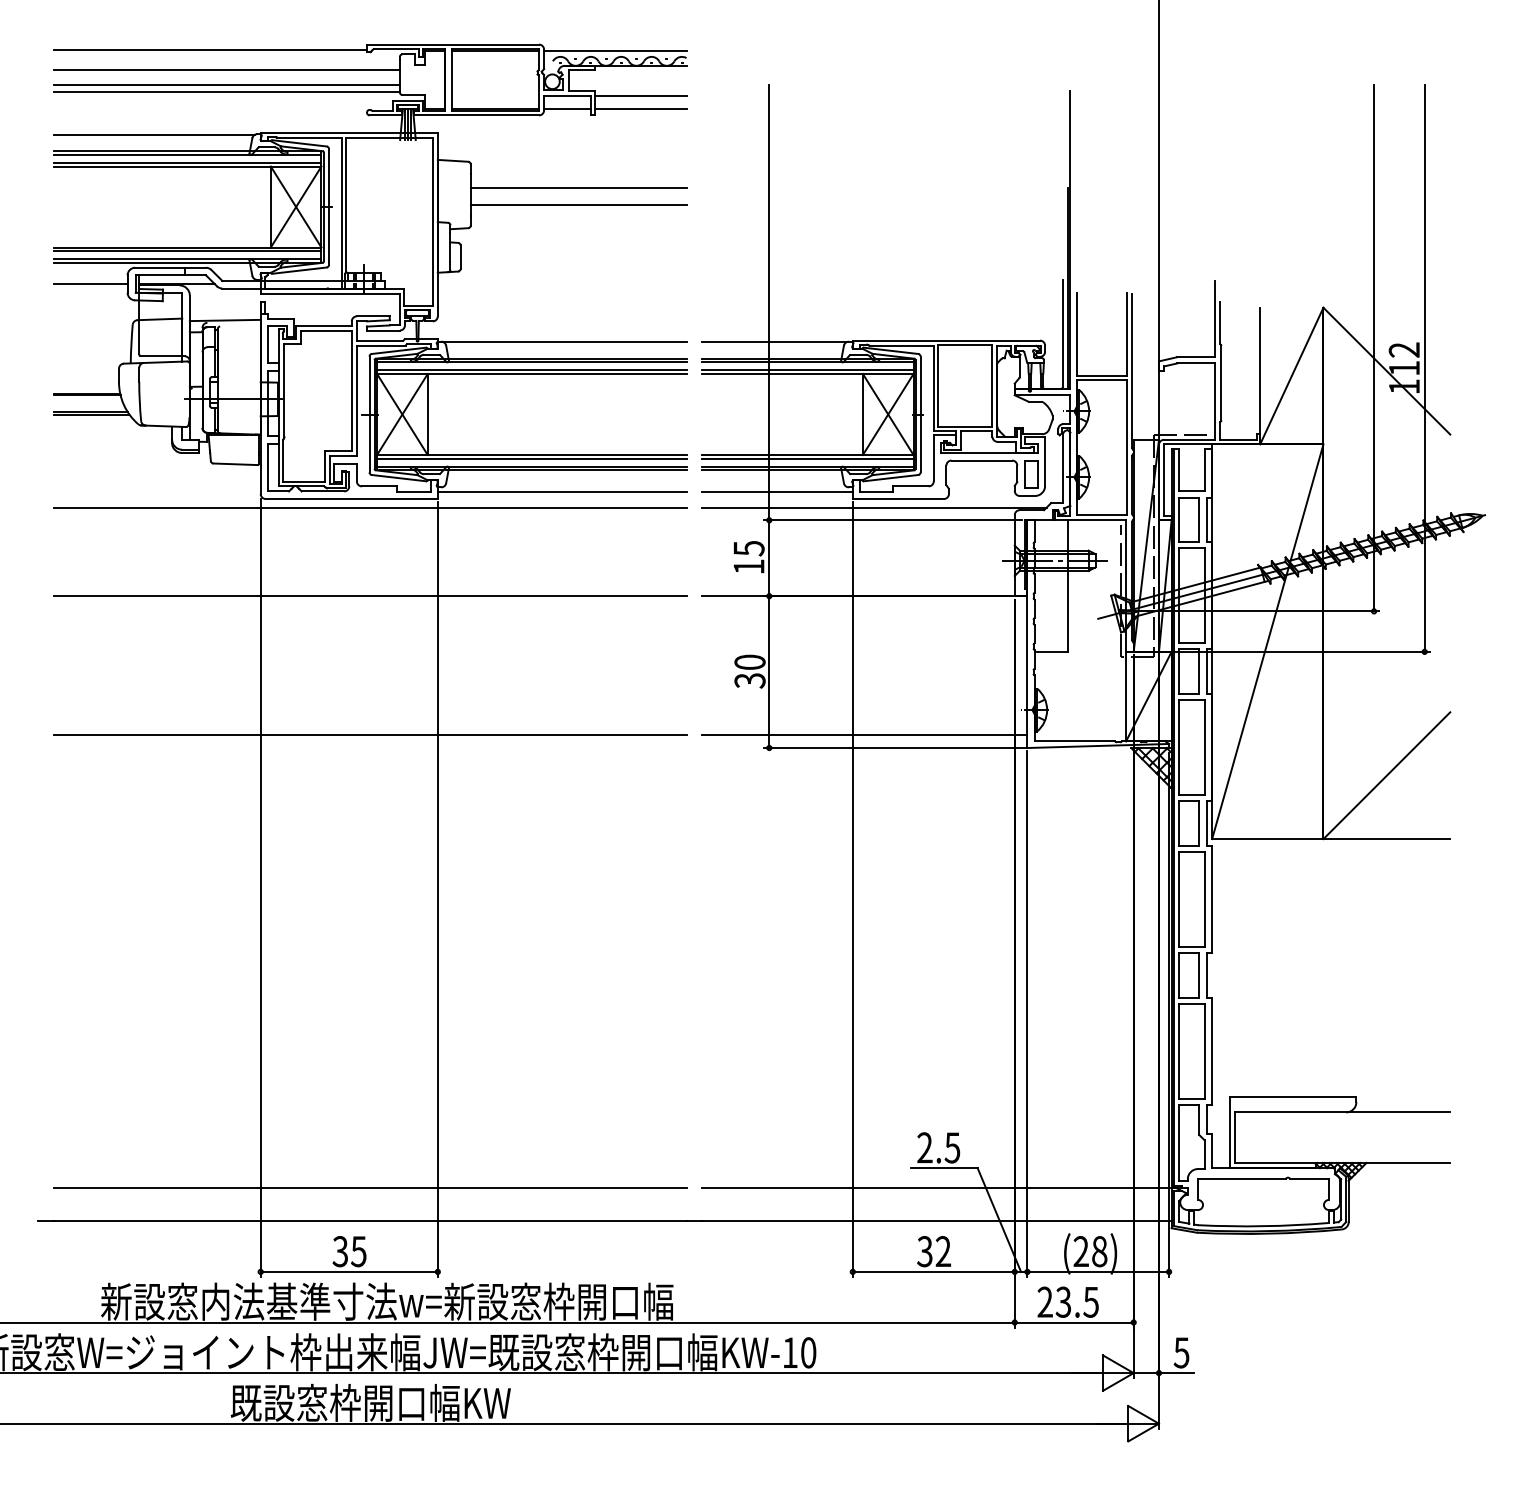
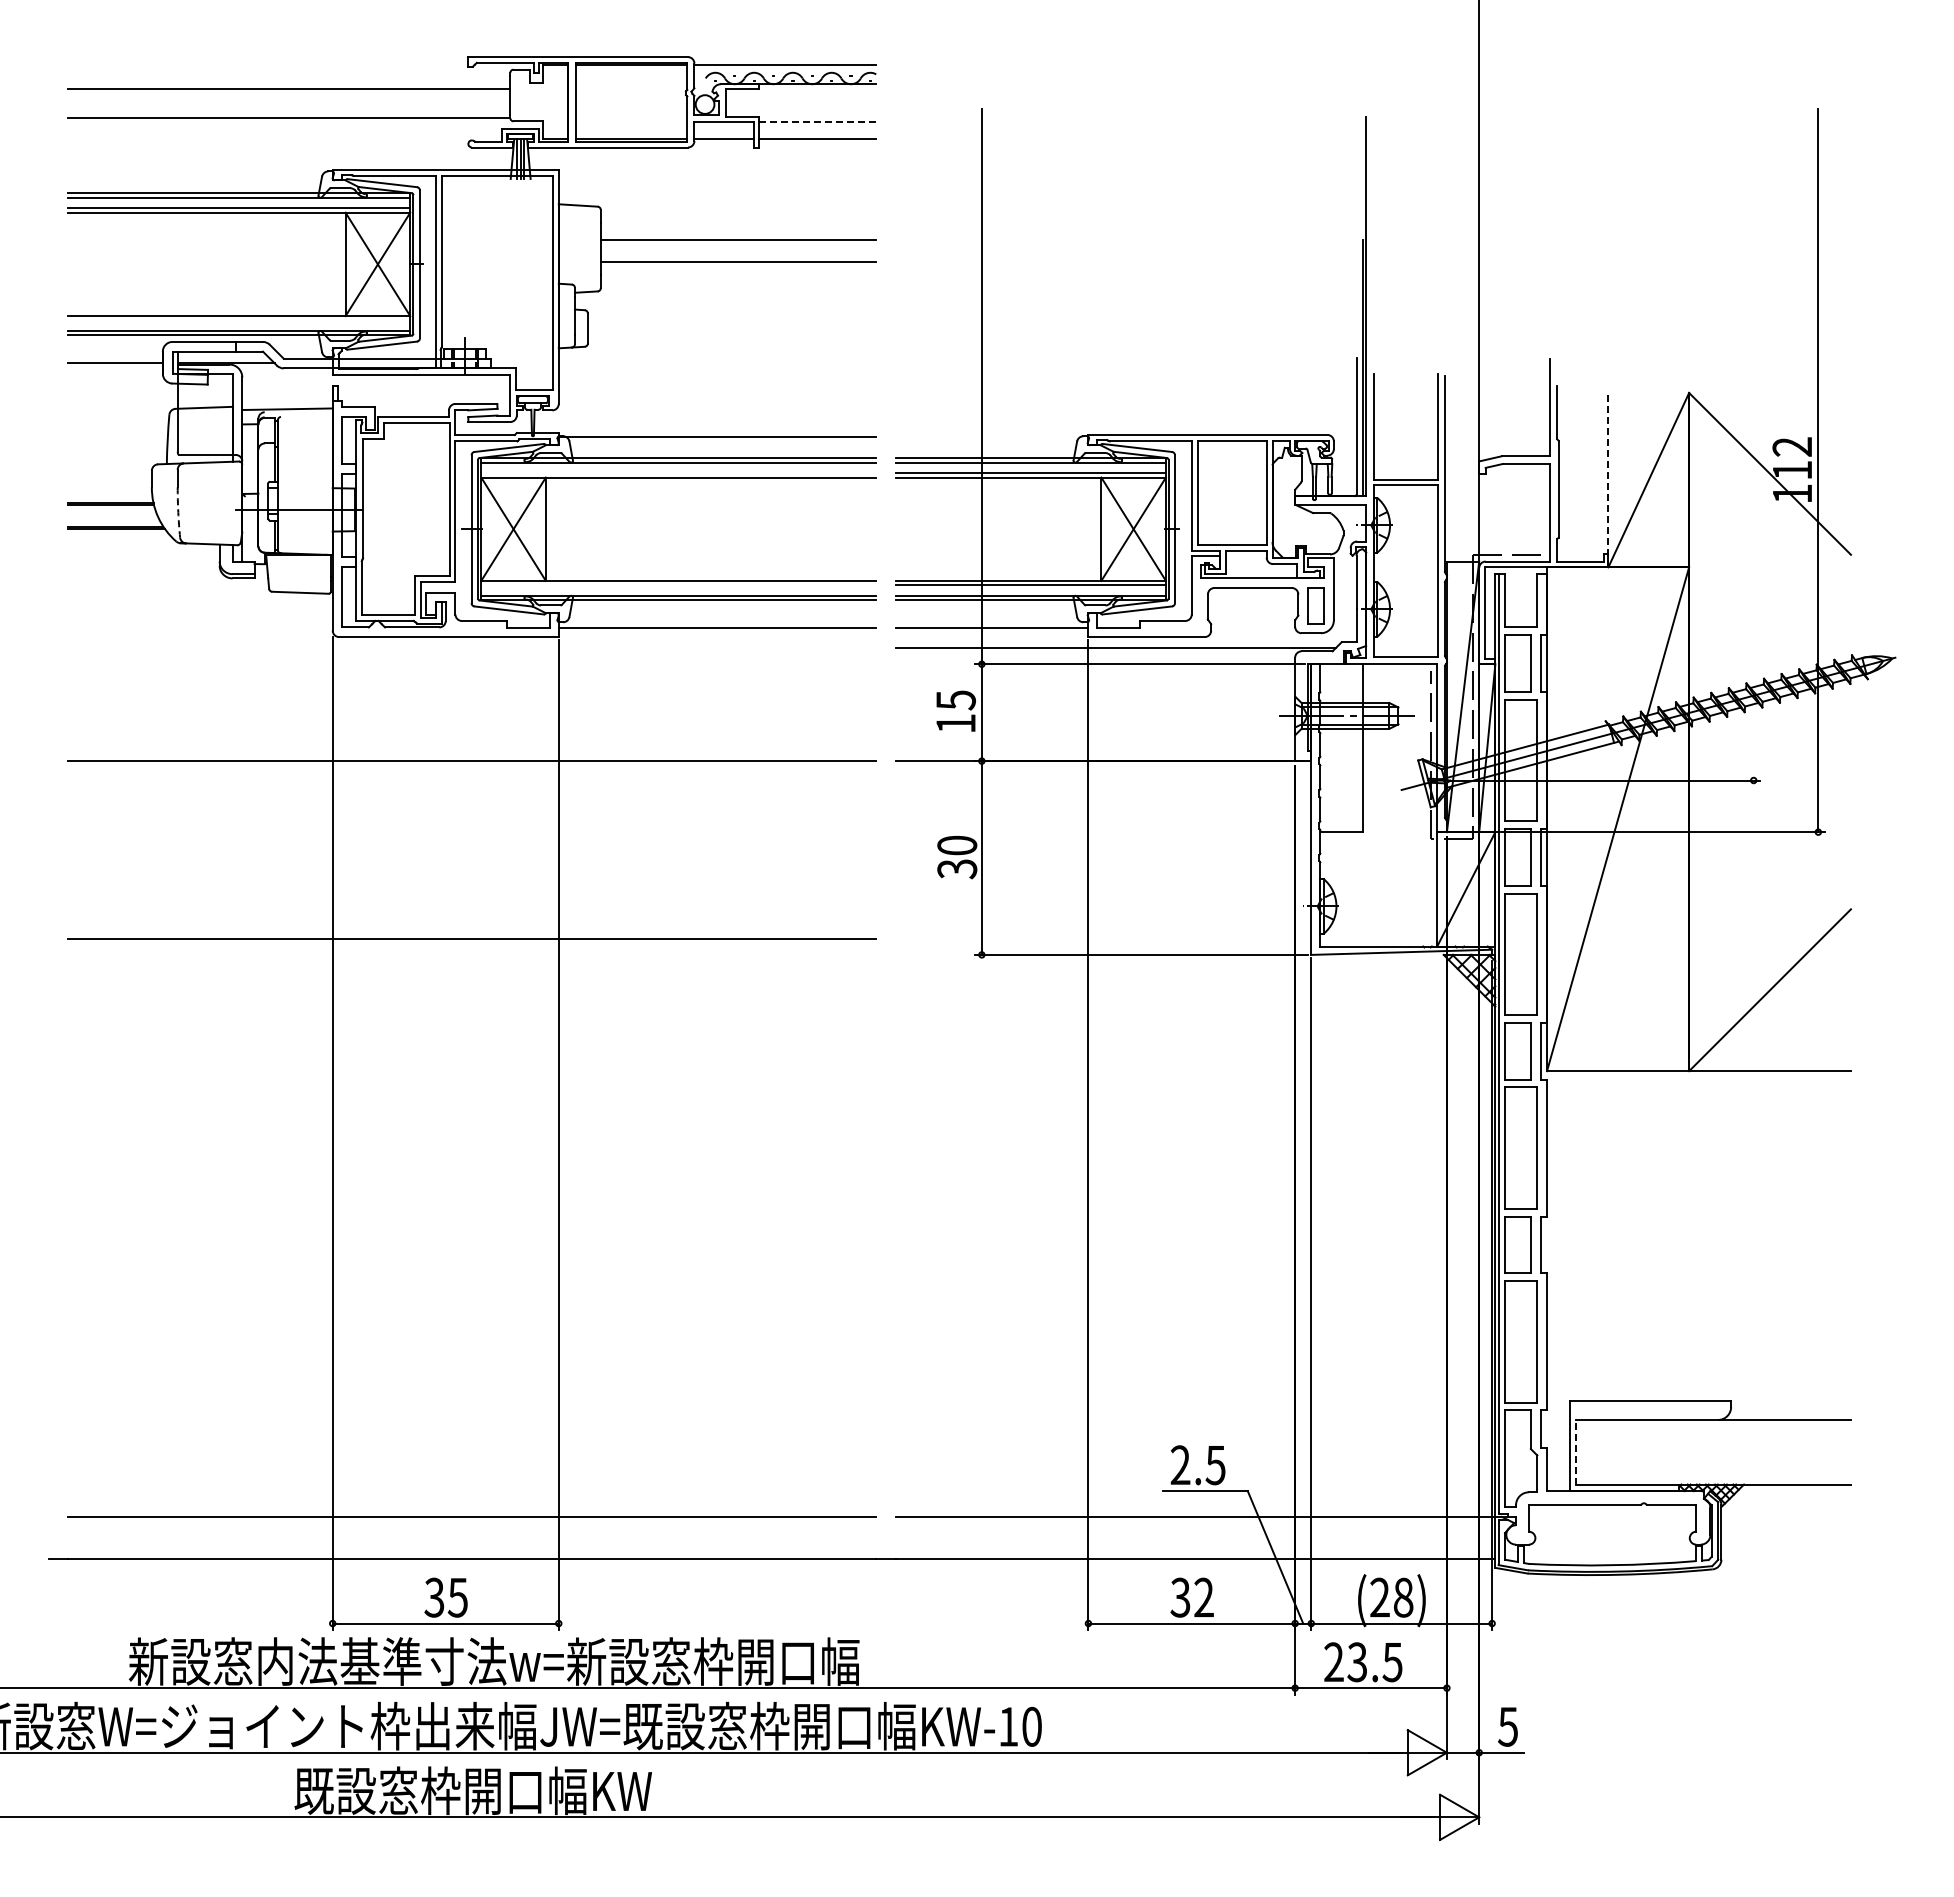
line: (210, 49) -> (268, 63), removed
line: (226, 84) -> (289, 108), removed
line: (640, 95) -> (817, 122), solid -> dashed
line: (153, 135) -> (196, 172), removed
line: (187, 250) -> (239, 320), removed
line: (773, 341) -> (987, 436), removed
line: (1373, 348) -> (1753, 444), removed
line: (531, 370) -> (678, 473), removed
line: (1260, 375) -> (1608, 479), solid -> dashed
arc: (139, 401) -> (178, 512), solid -> dashed
line: (531, 458) -> (678, 585), removed
line: (370, 507) -> (472, 648), removed
line: (864, 735) -> (1103, 938), removed
line: (1235, 1137) -> (1576, 1451), solid -> dashed

